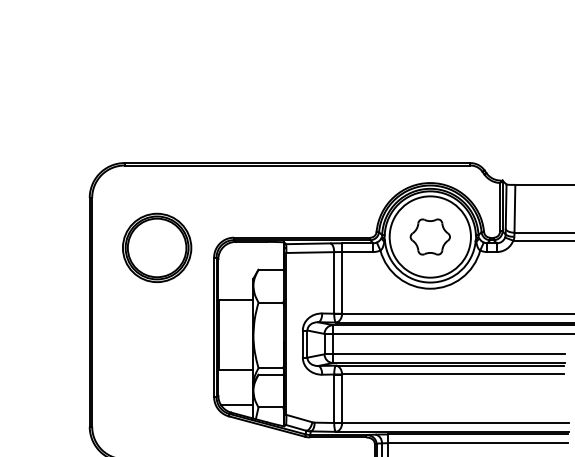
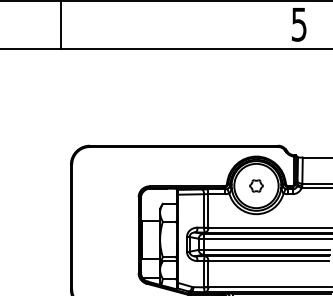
part: (430, 236) -> (256, 185), size x0.6
part: (156, 247) -> (107, 191), removed

